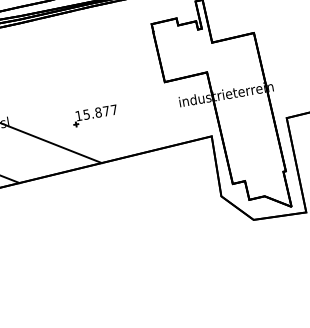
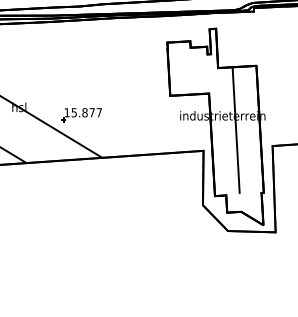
line: (243, 107) -> (235, 130), added
part: (95, 116) -> (81, 115), moved

